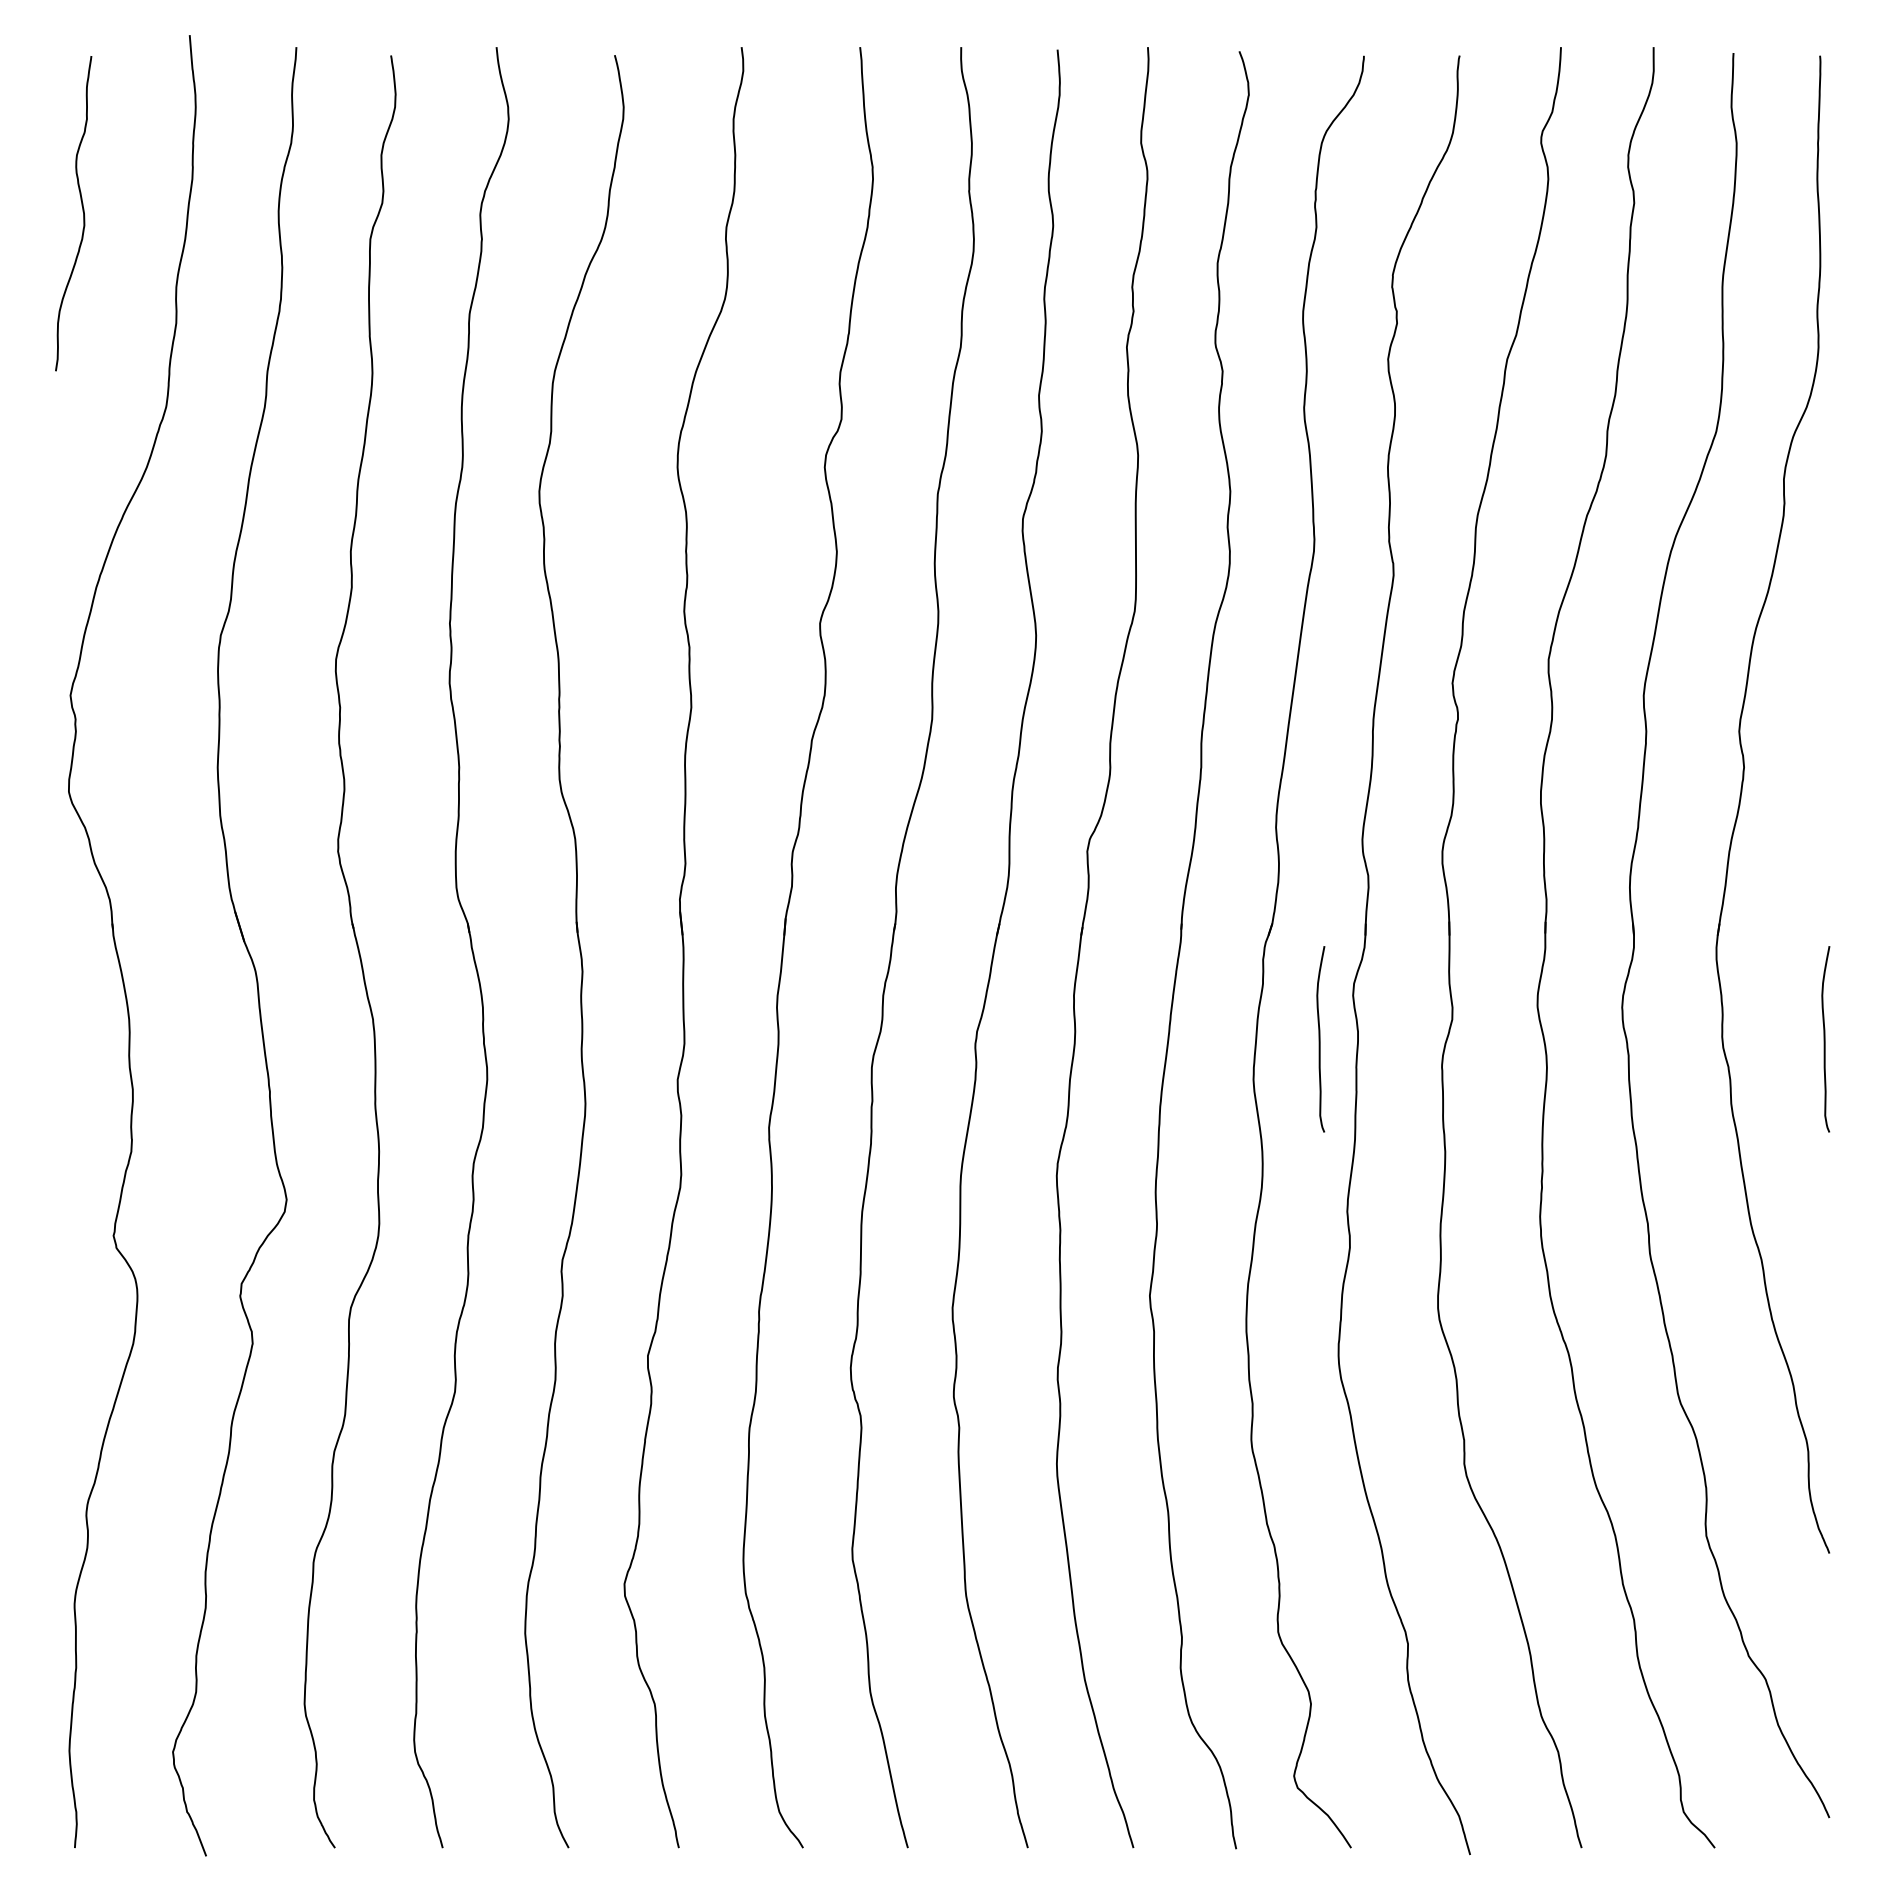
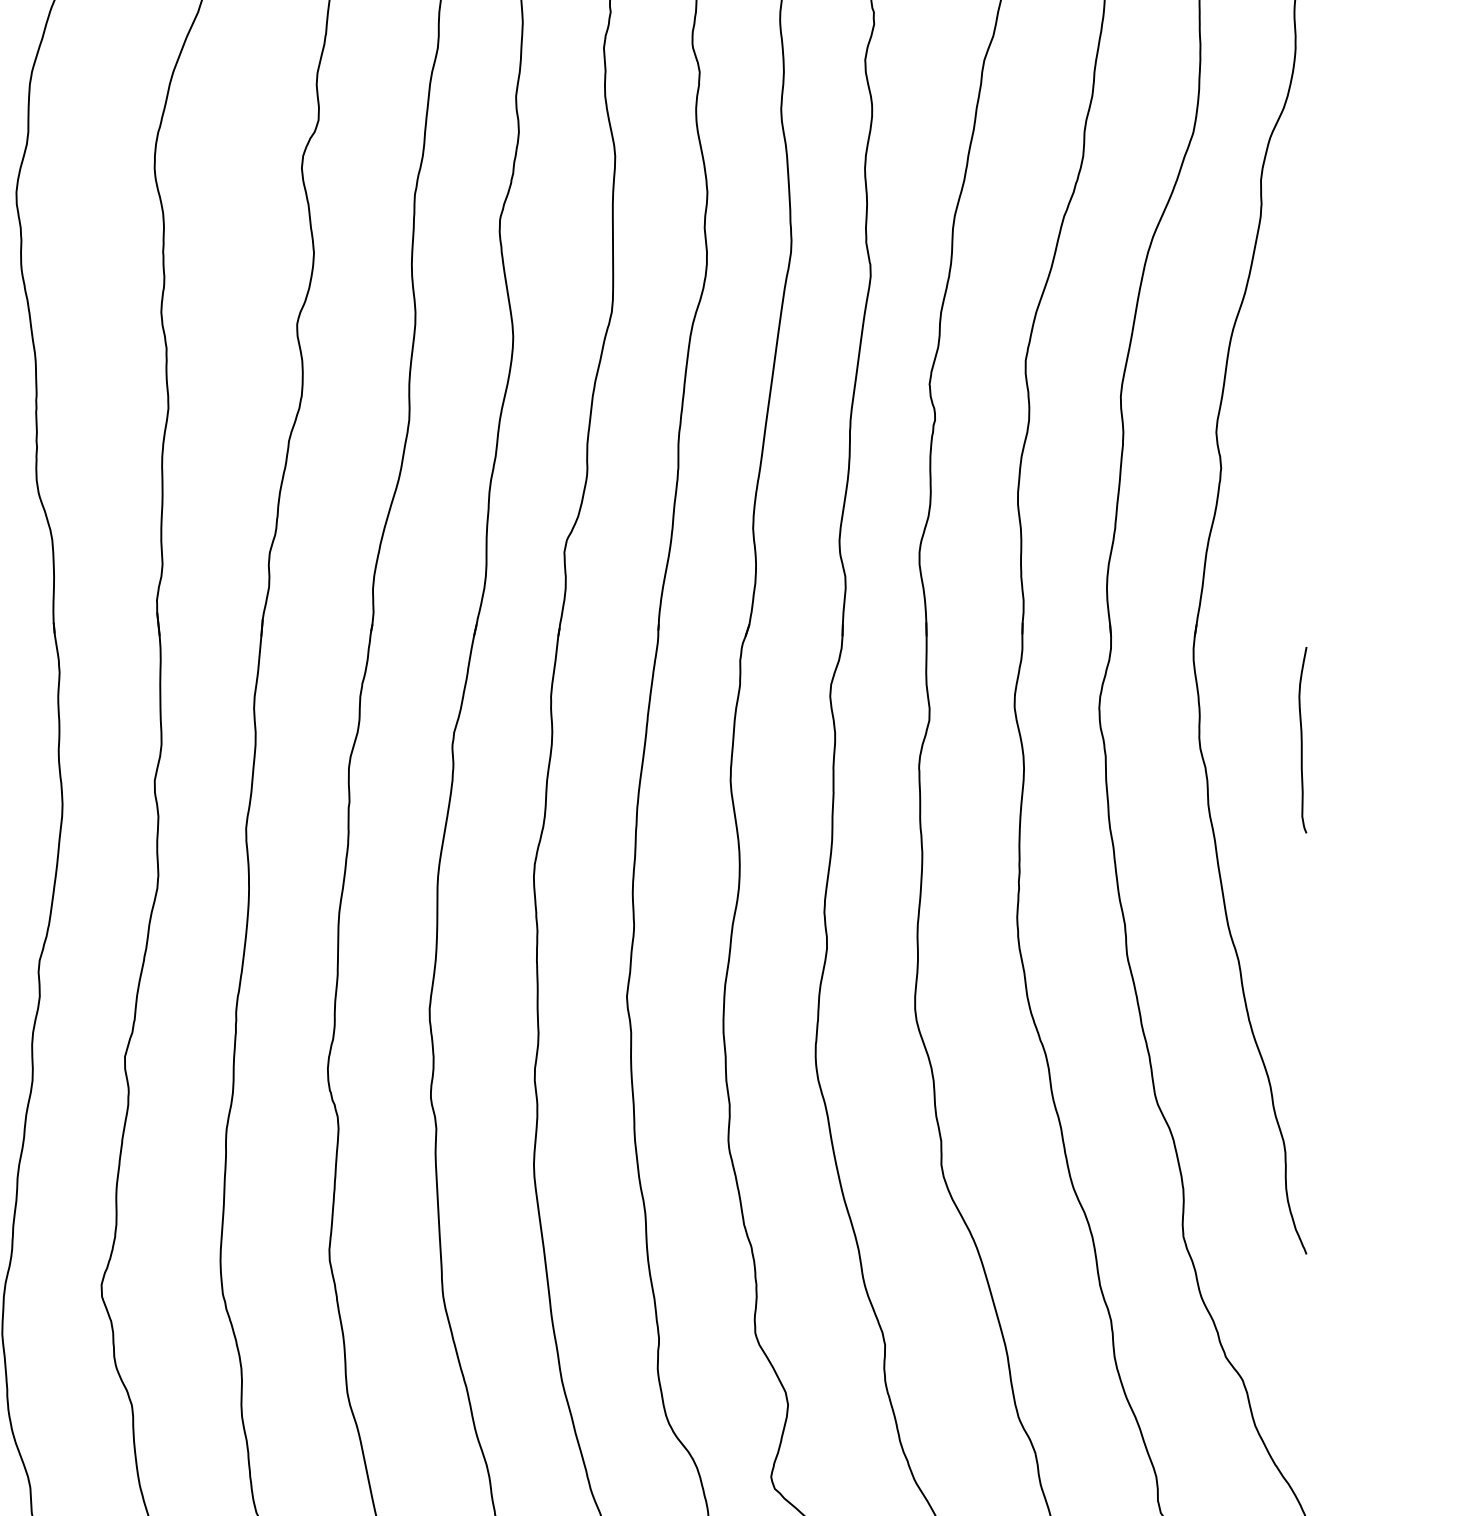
curve: (1320, 1039) -> (797, 740), removed

